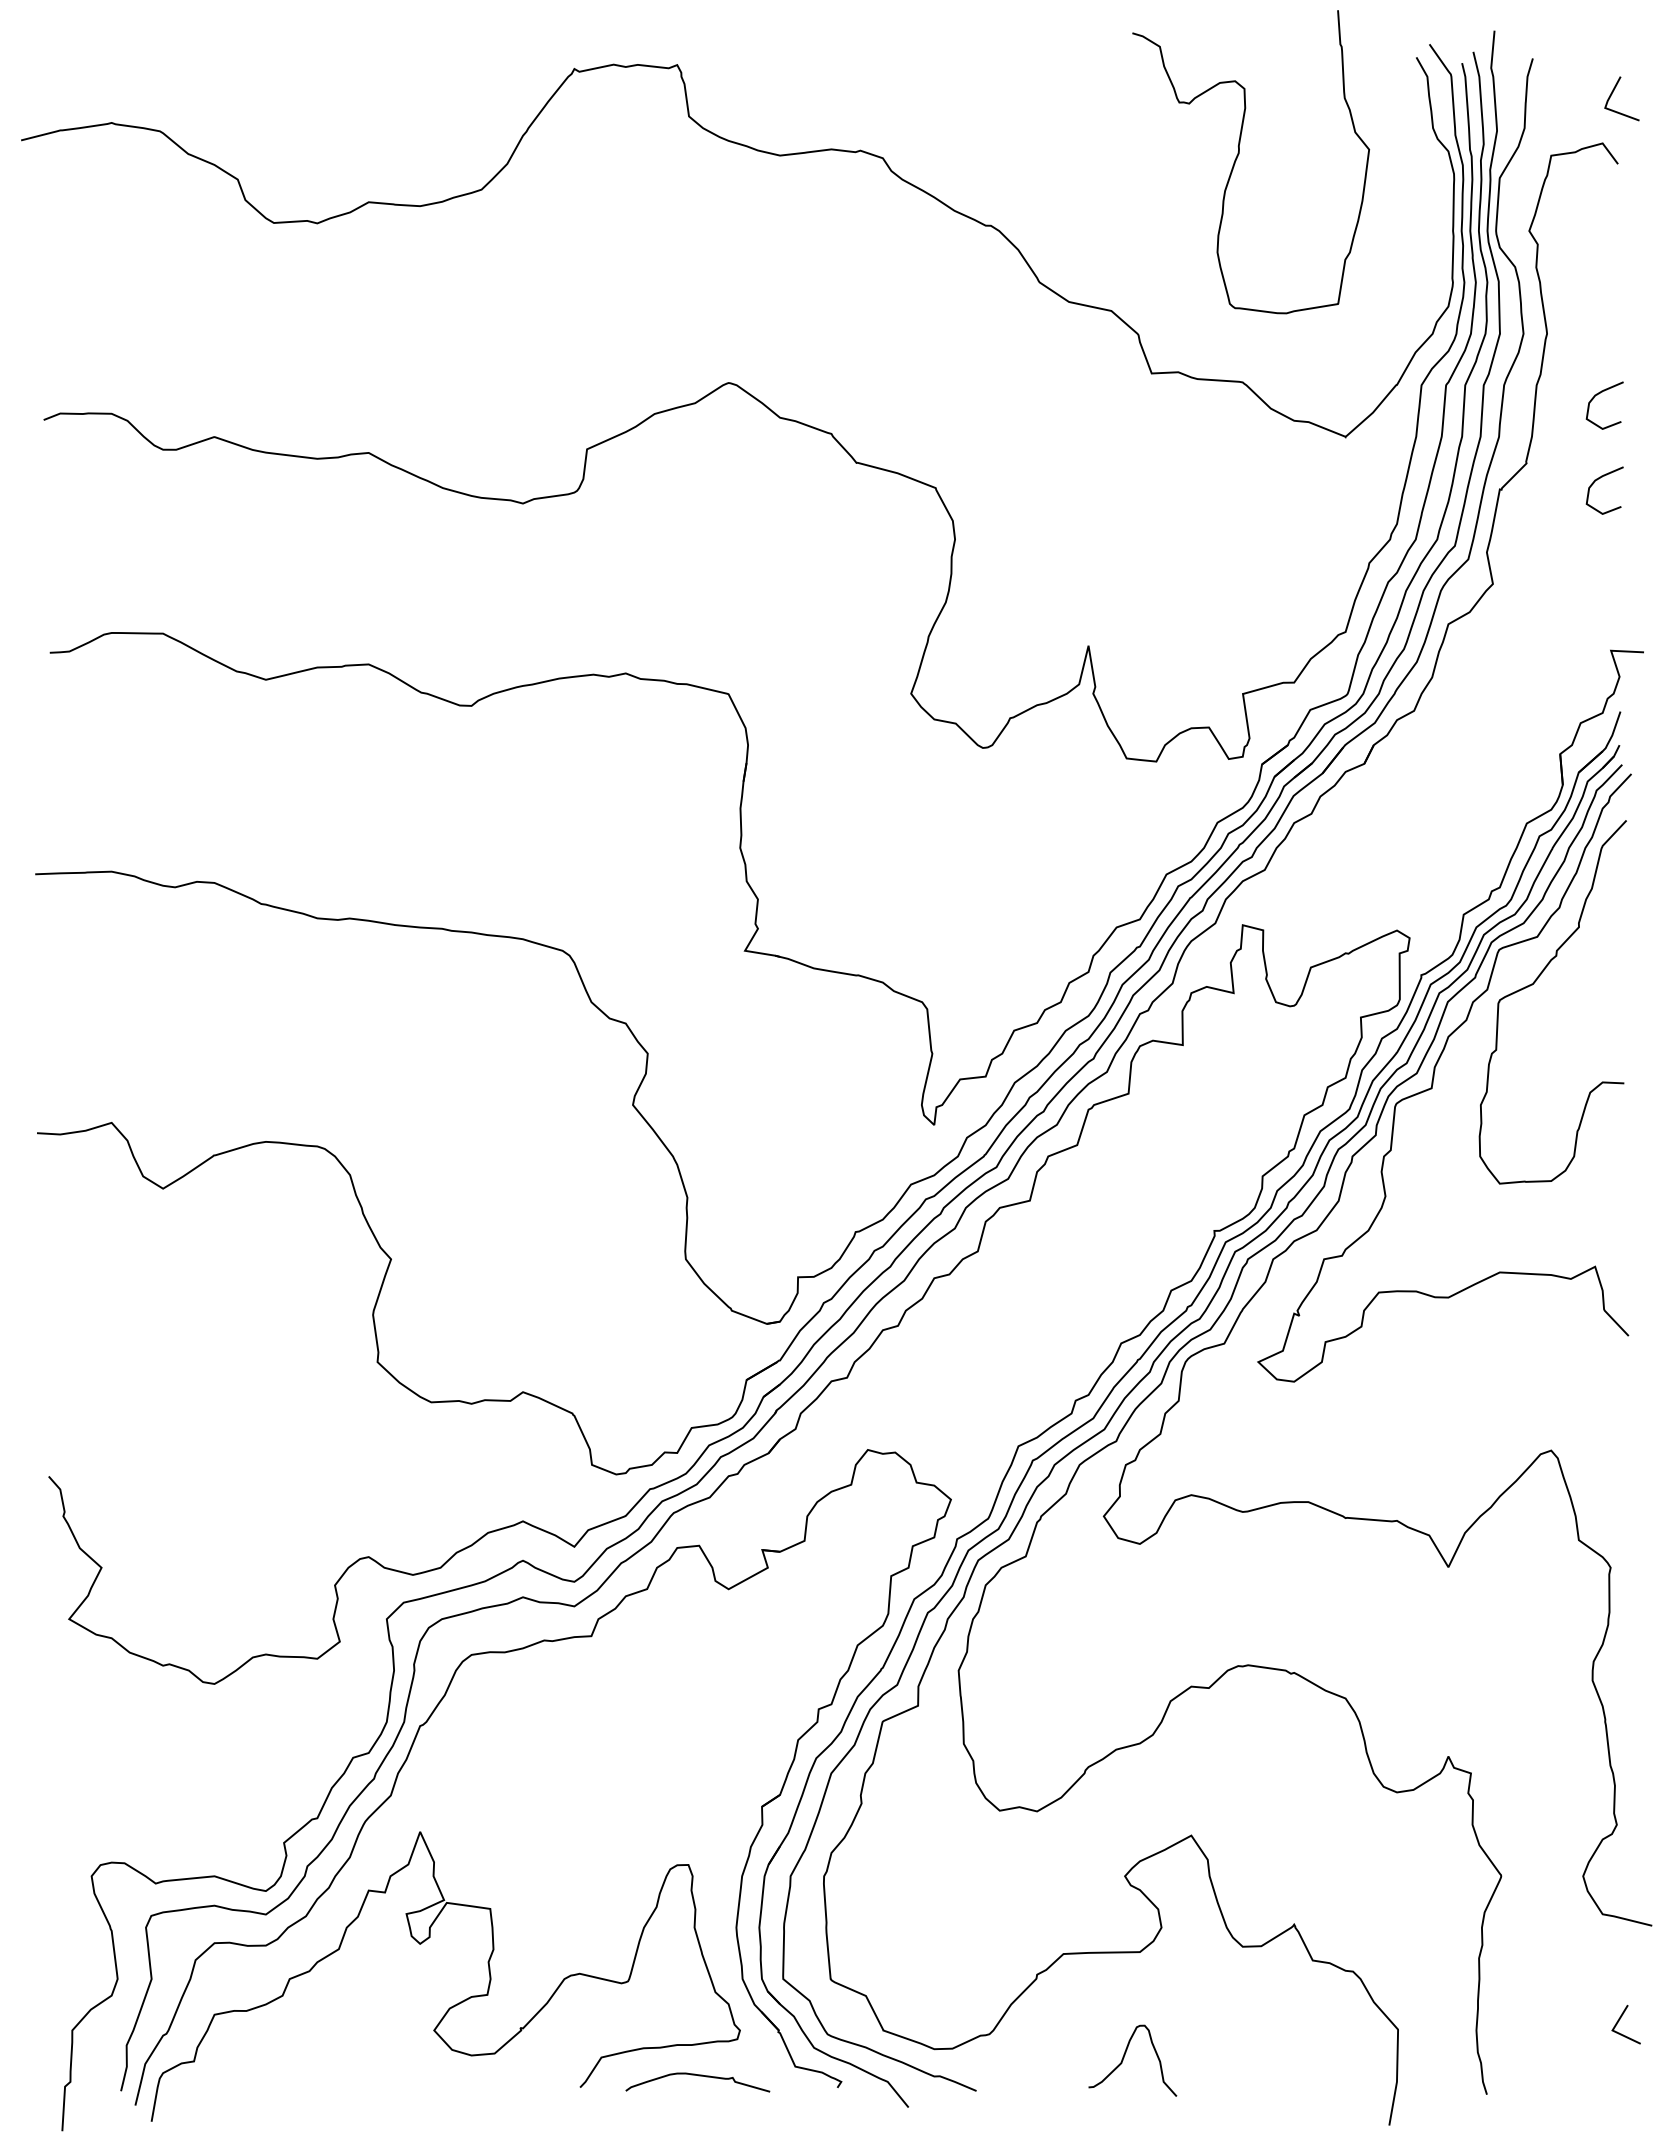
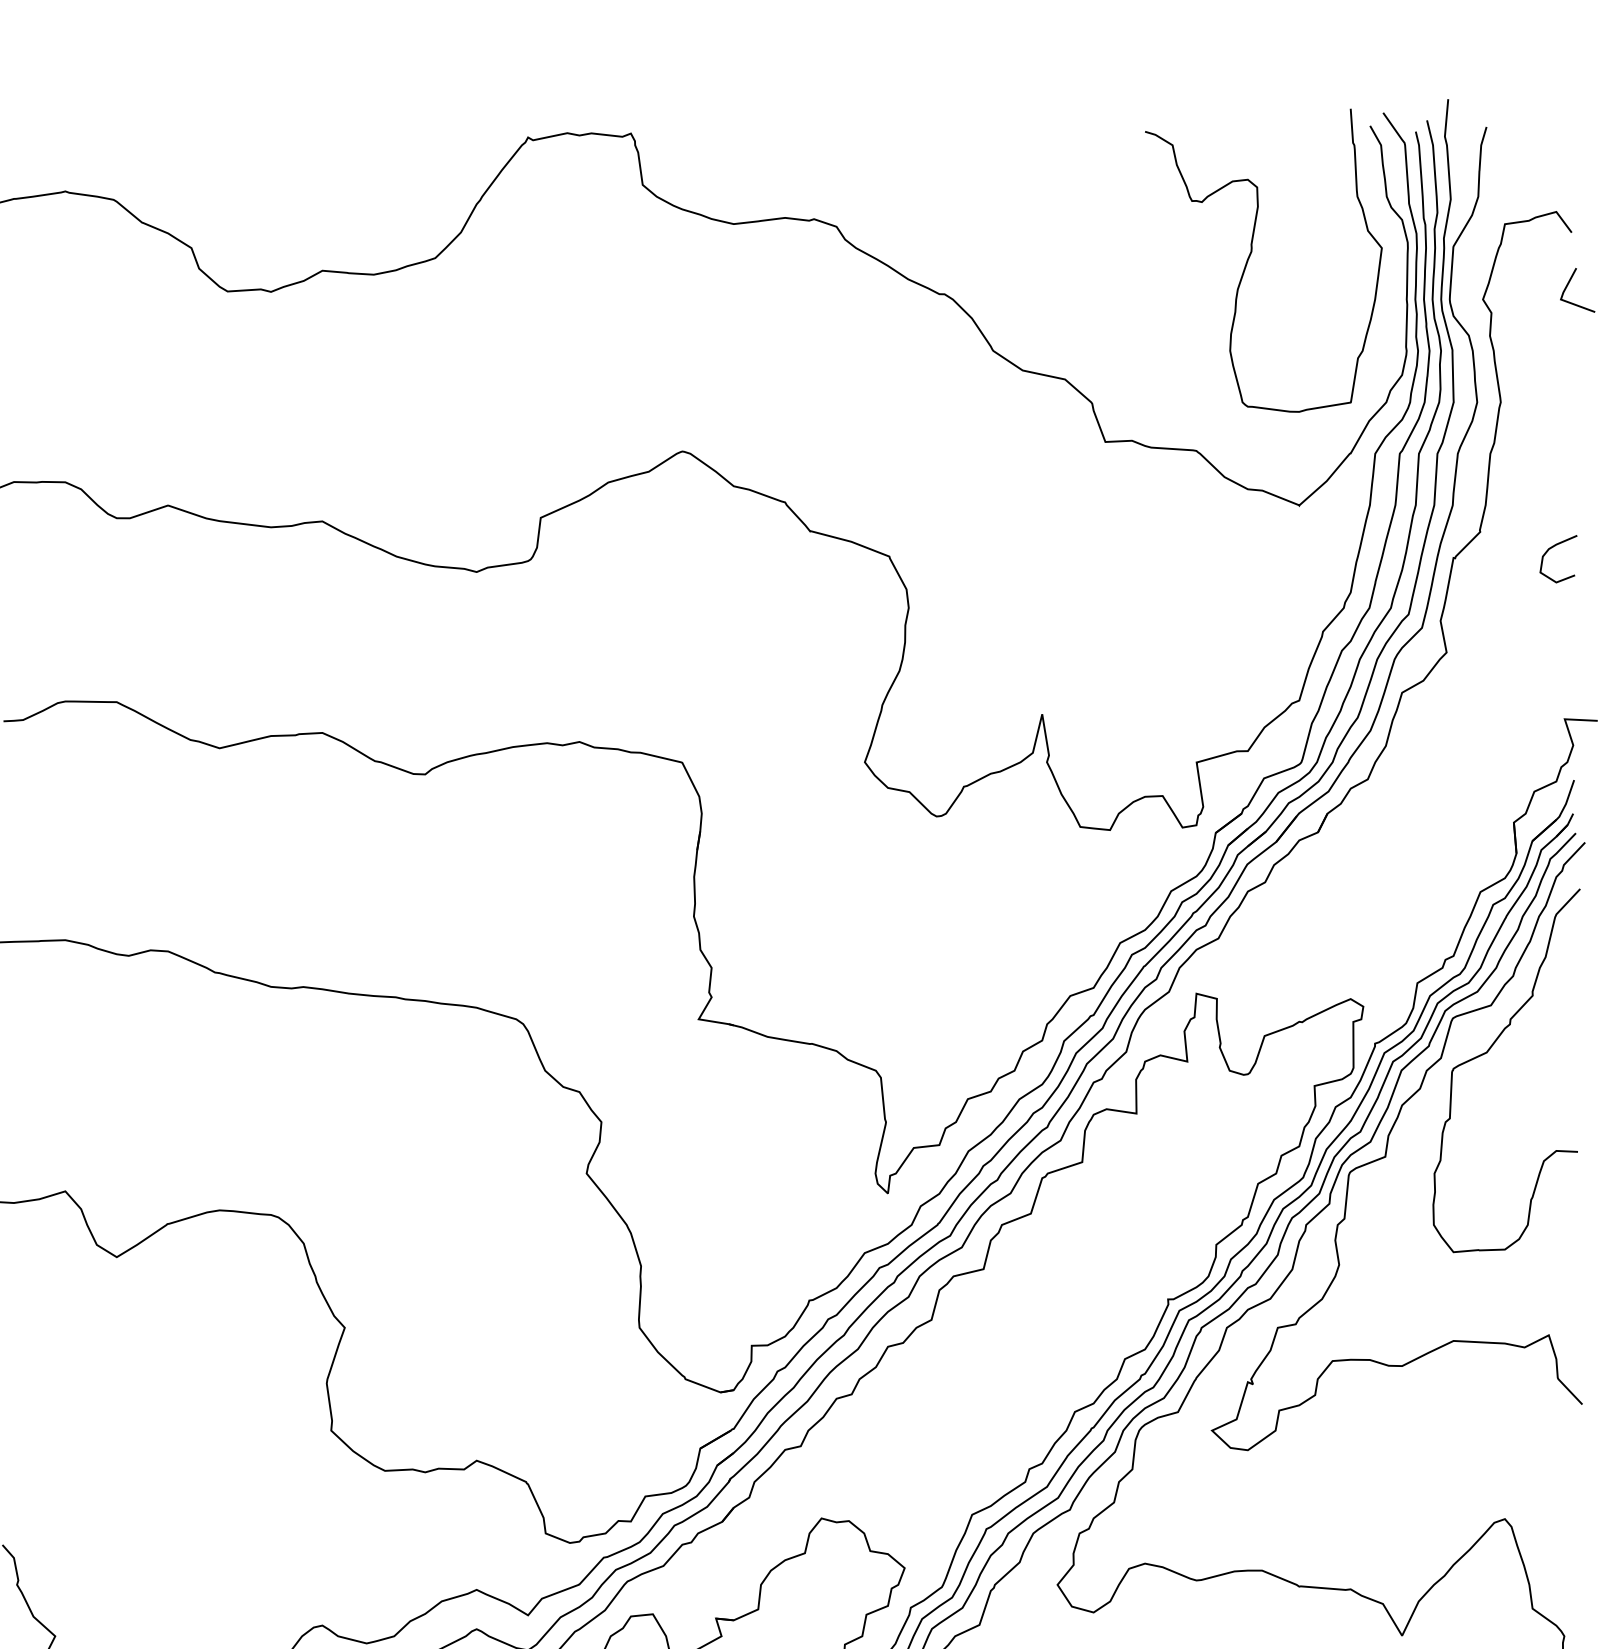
line: (1612, 94) -> (1568, 286), moved
curve: (1238, 156) -> (1251, 255), moved
curve: (1599, 394) -> (1553, 463), removed

